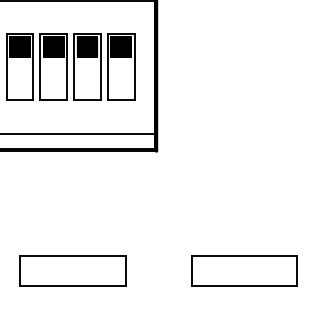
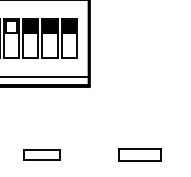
hatch: (20, 46) -> (11, 26), removed
part: (72, 269) -> (41, 154), size x0.6
part: (243, 269) -> (139, 154), size x0.7

